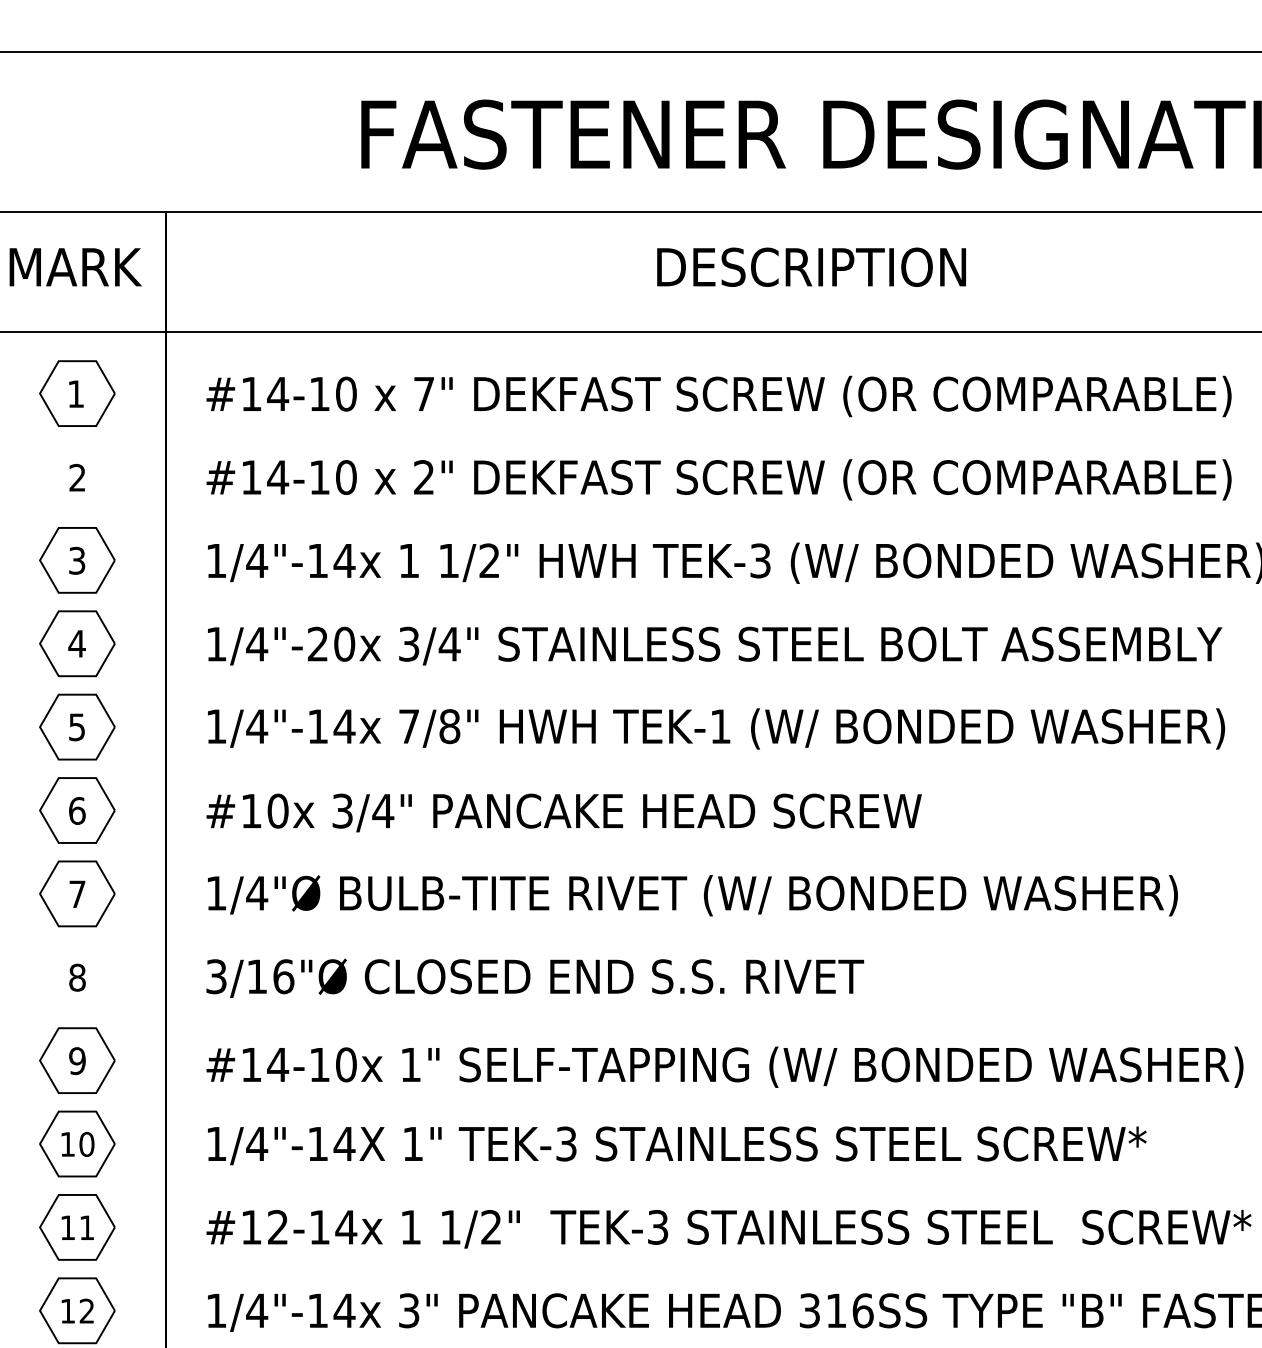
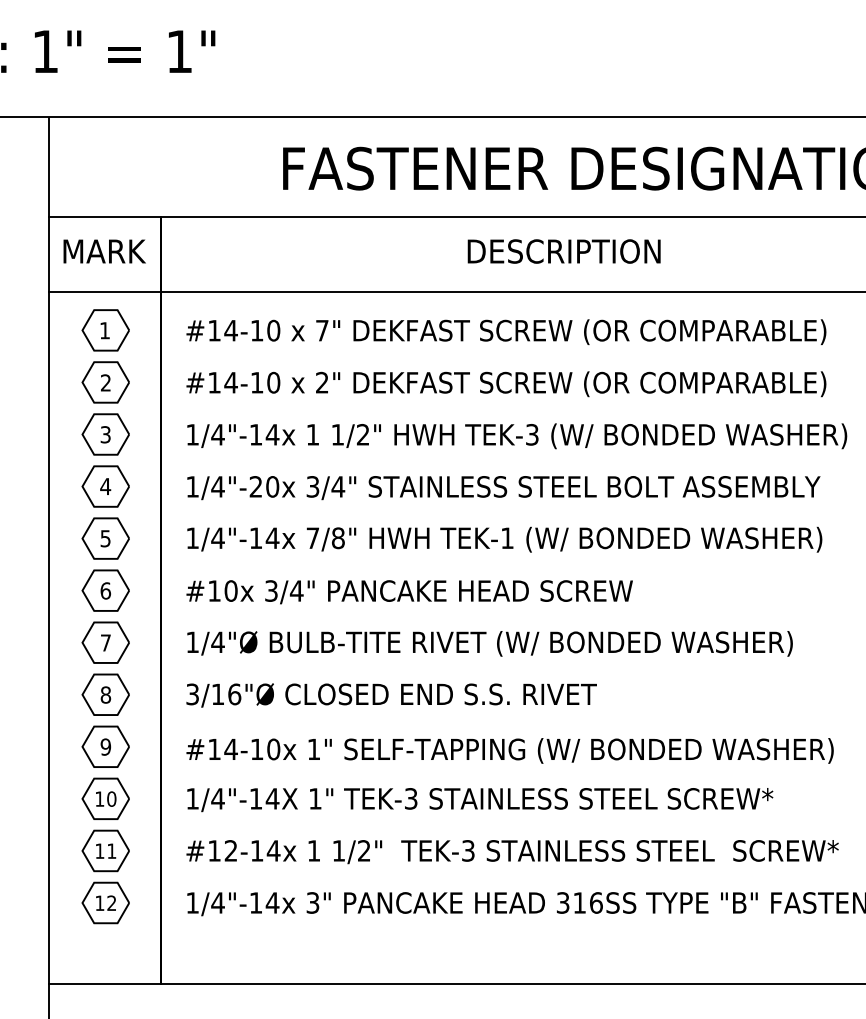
part: (76, 477) -> (105, 382), added
part: (76, 976) -> (105, 694), added

